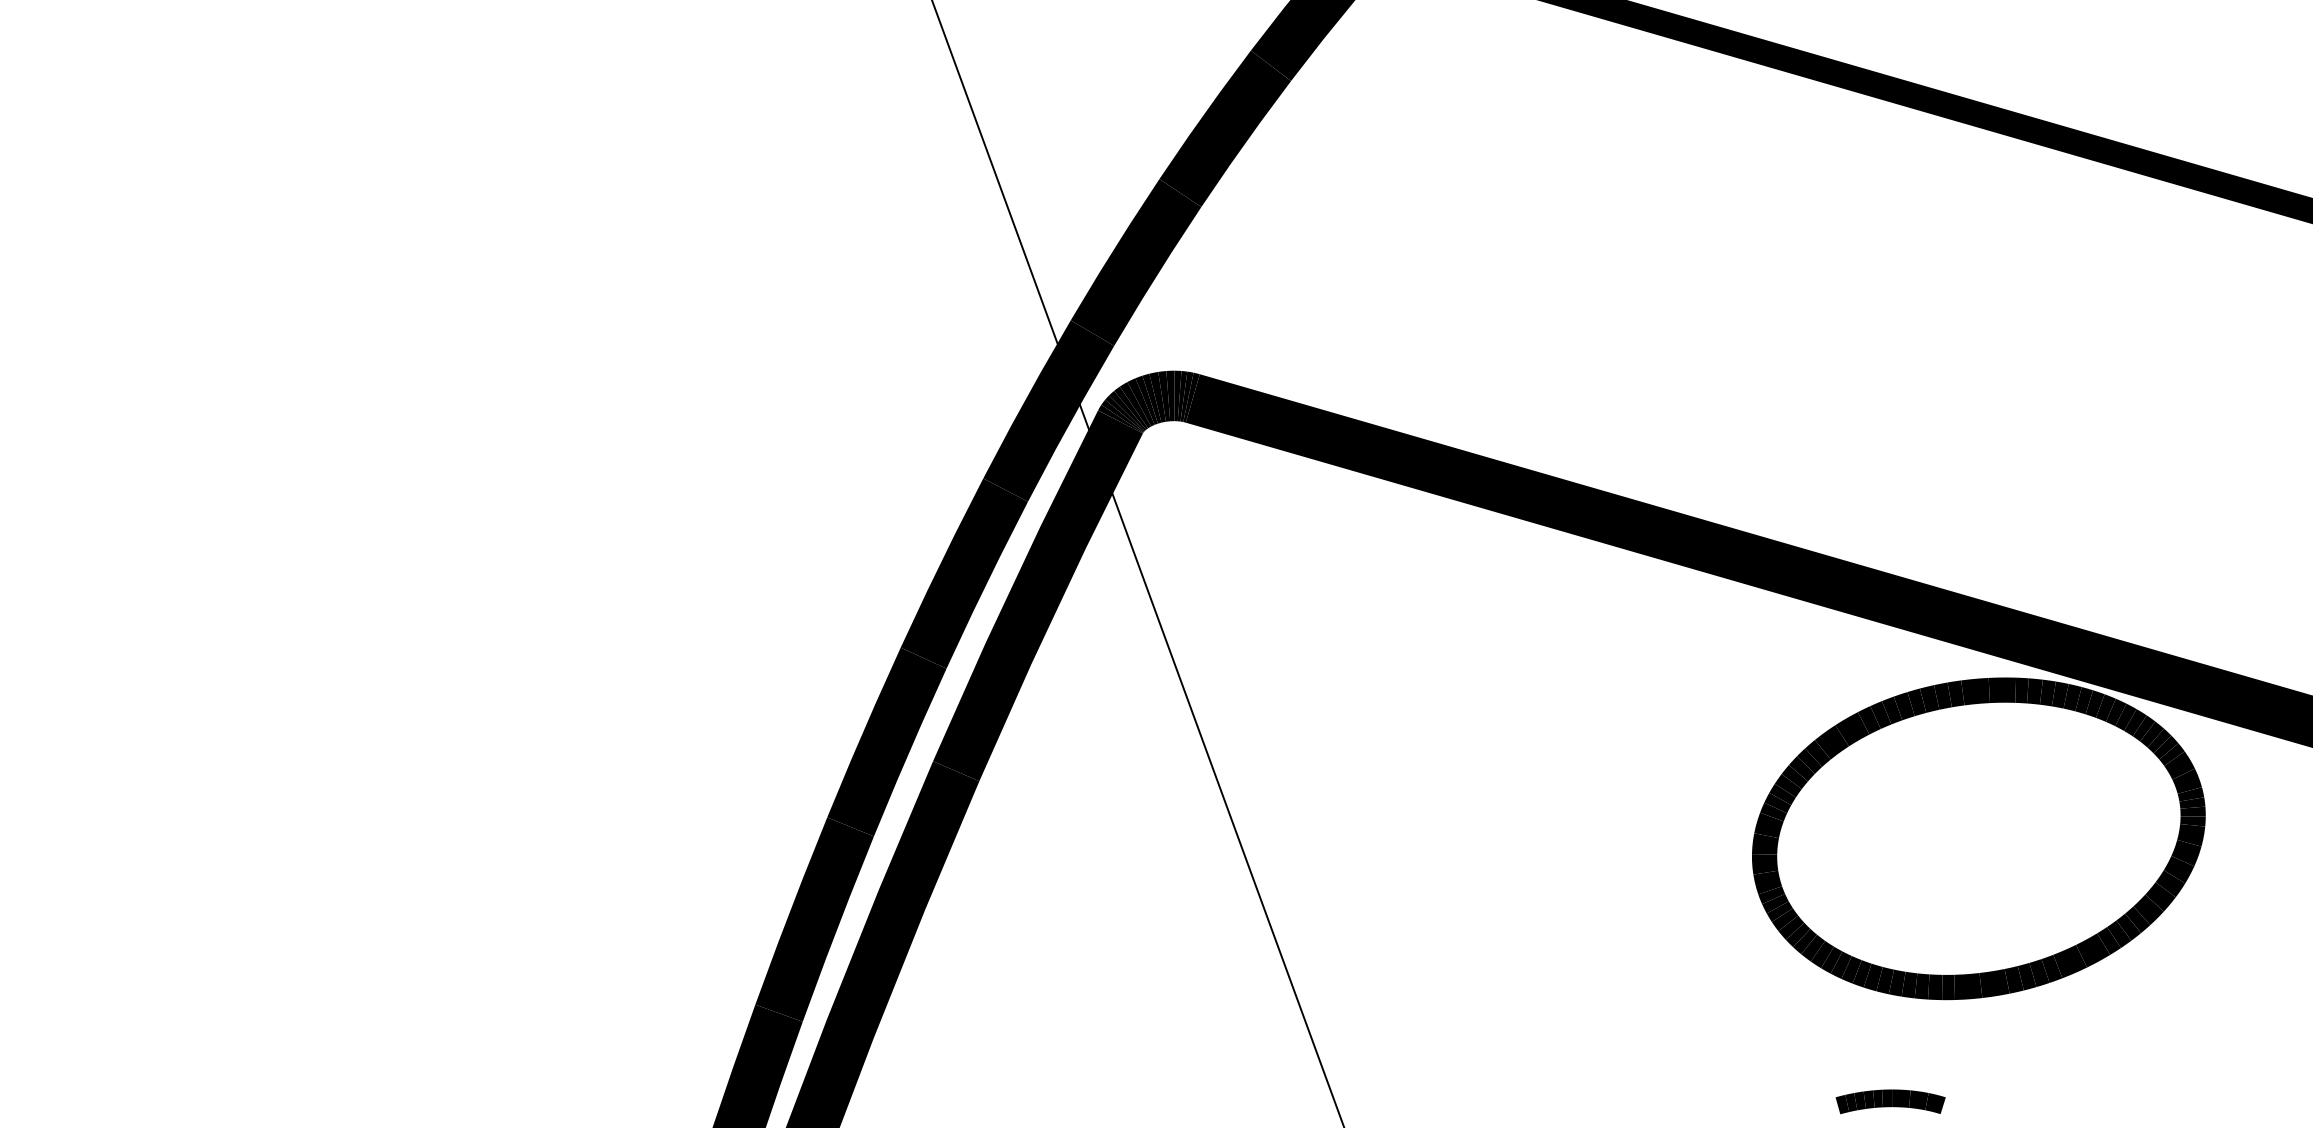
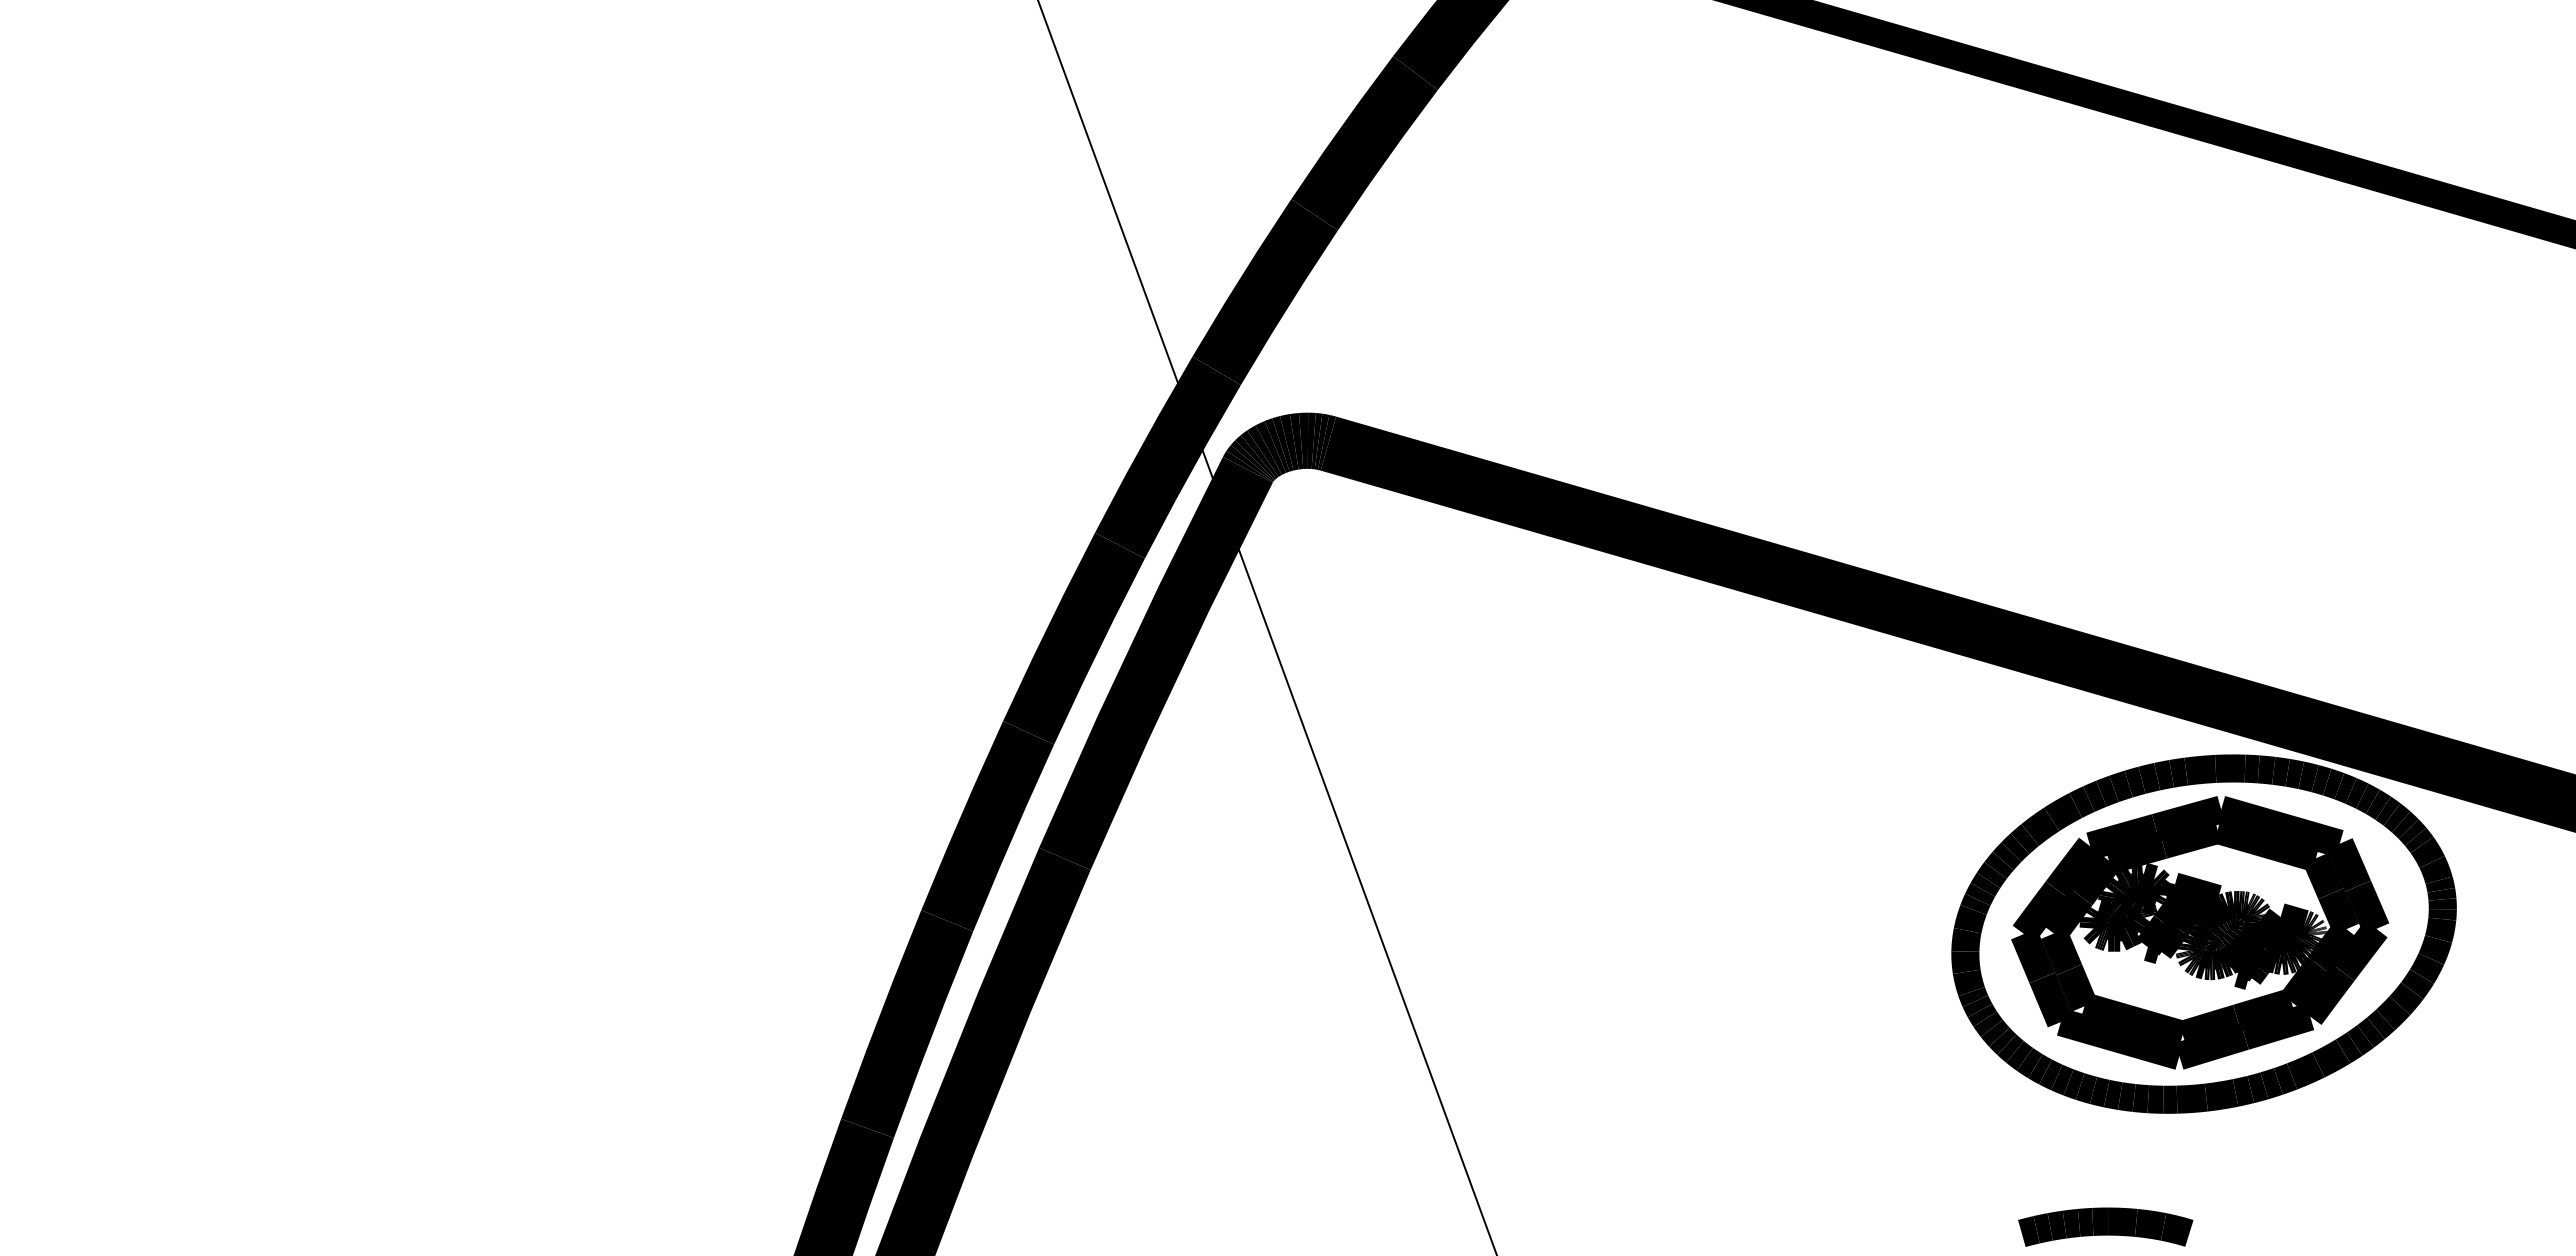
part: (1975, 837) -> (2200, 932), added
part: (1890, 1101) -> (2105, 1226), size x1.43

